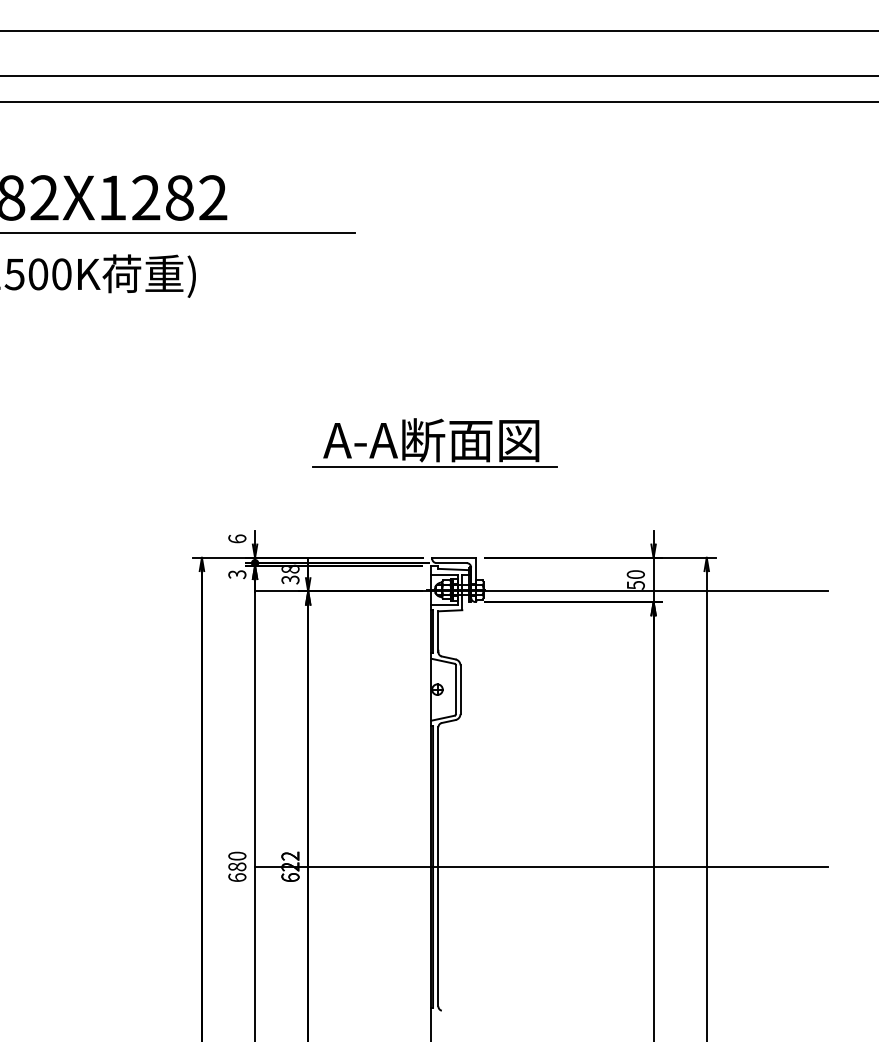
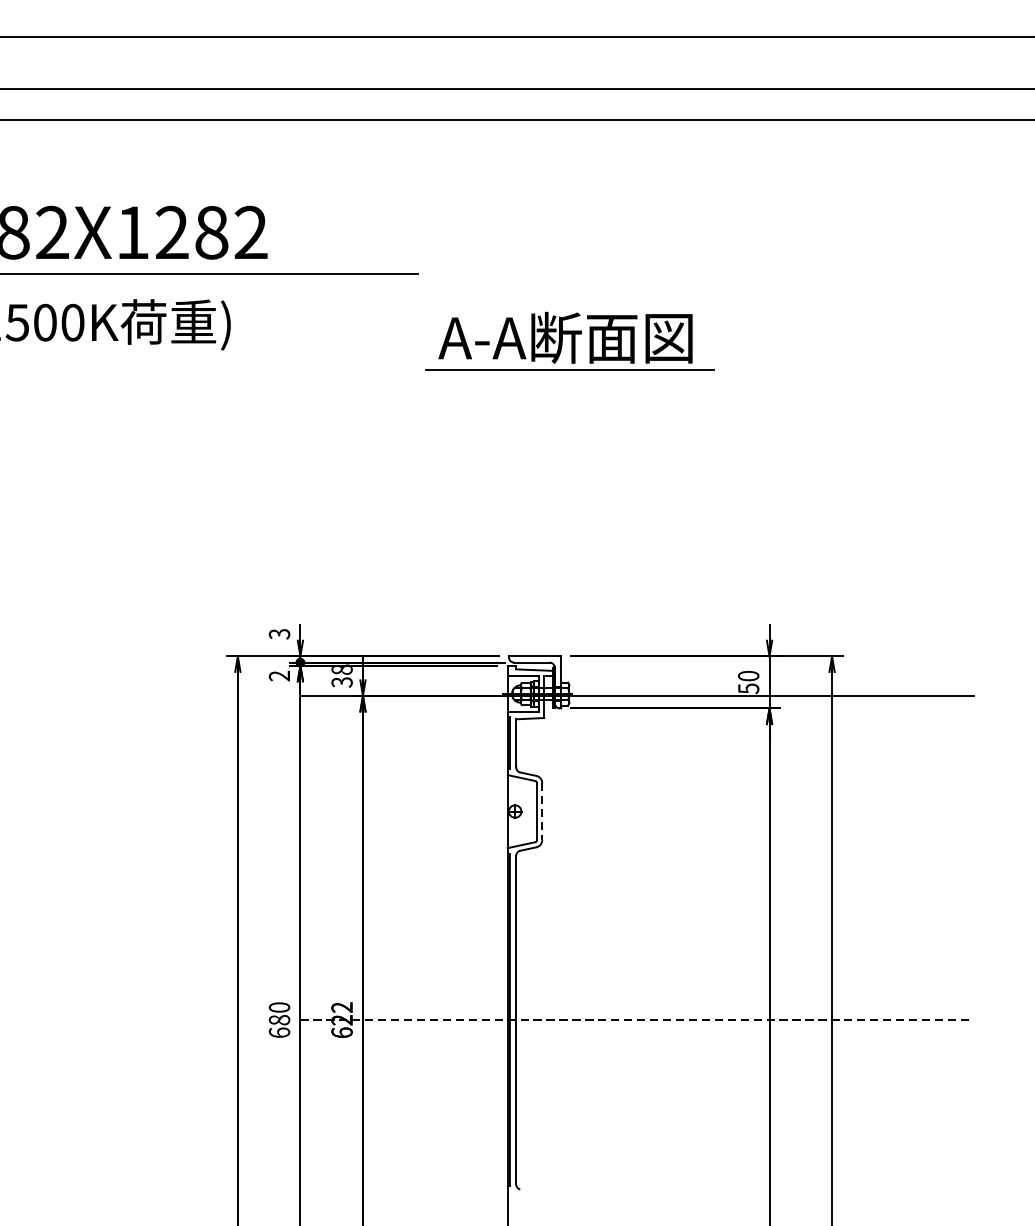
part: (434, 442) -> (569, 340), moved
text: (237, 538) -> (279, 633), 6 -> 3
text: (237, 574) -> (279, 675), 3 -> 2
line: (460, 690) -> (542, 812), solid -> dashed
line: (541, 866) -> (637, 1019), solid -> dashed

